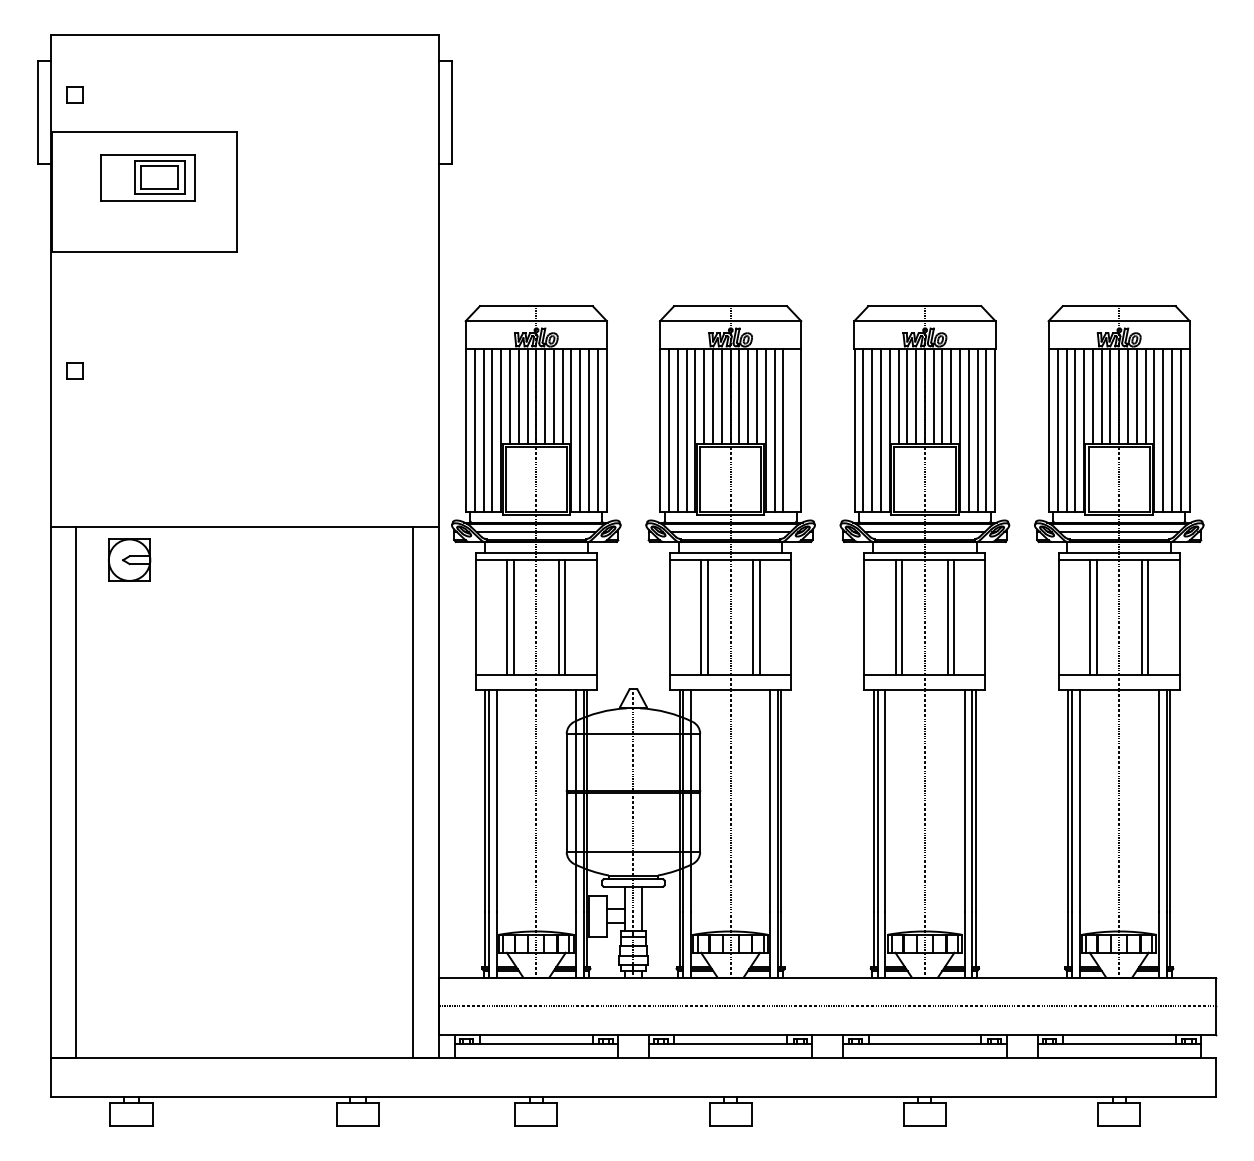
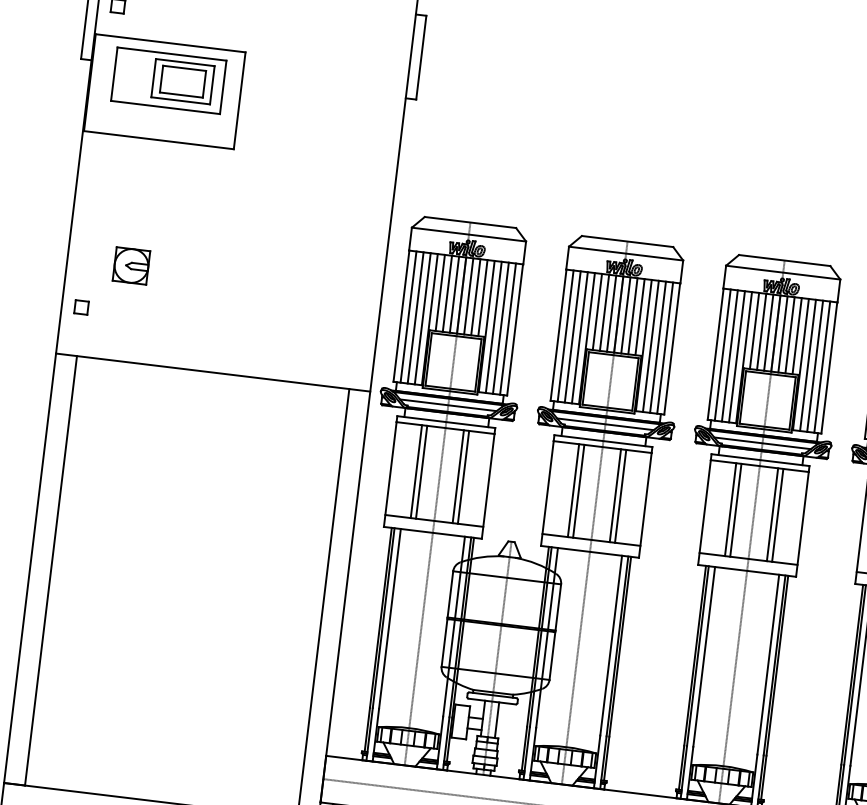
part: (147, 177) -> (168, 80), size x1.43
part: (74, 370) -> (81, 306), moved
line: (792, 430) -> (665, 348), added
part: (129, 559) -> (131, 265), moved

